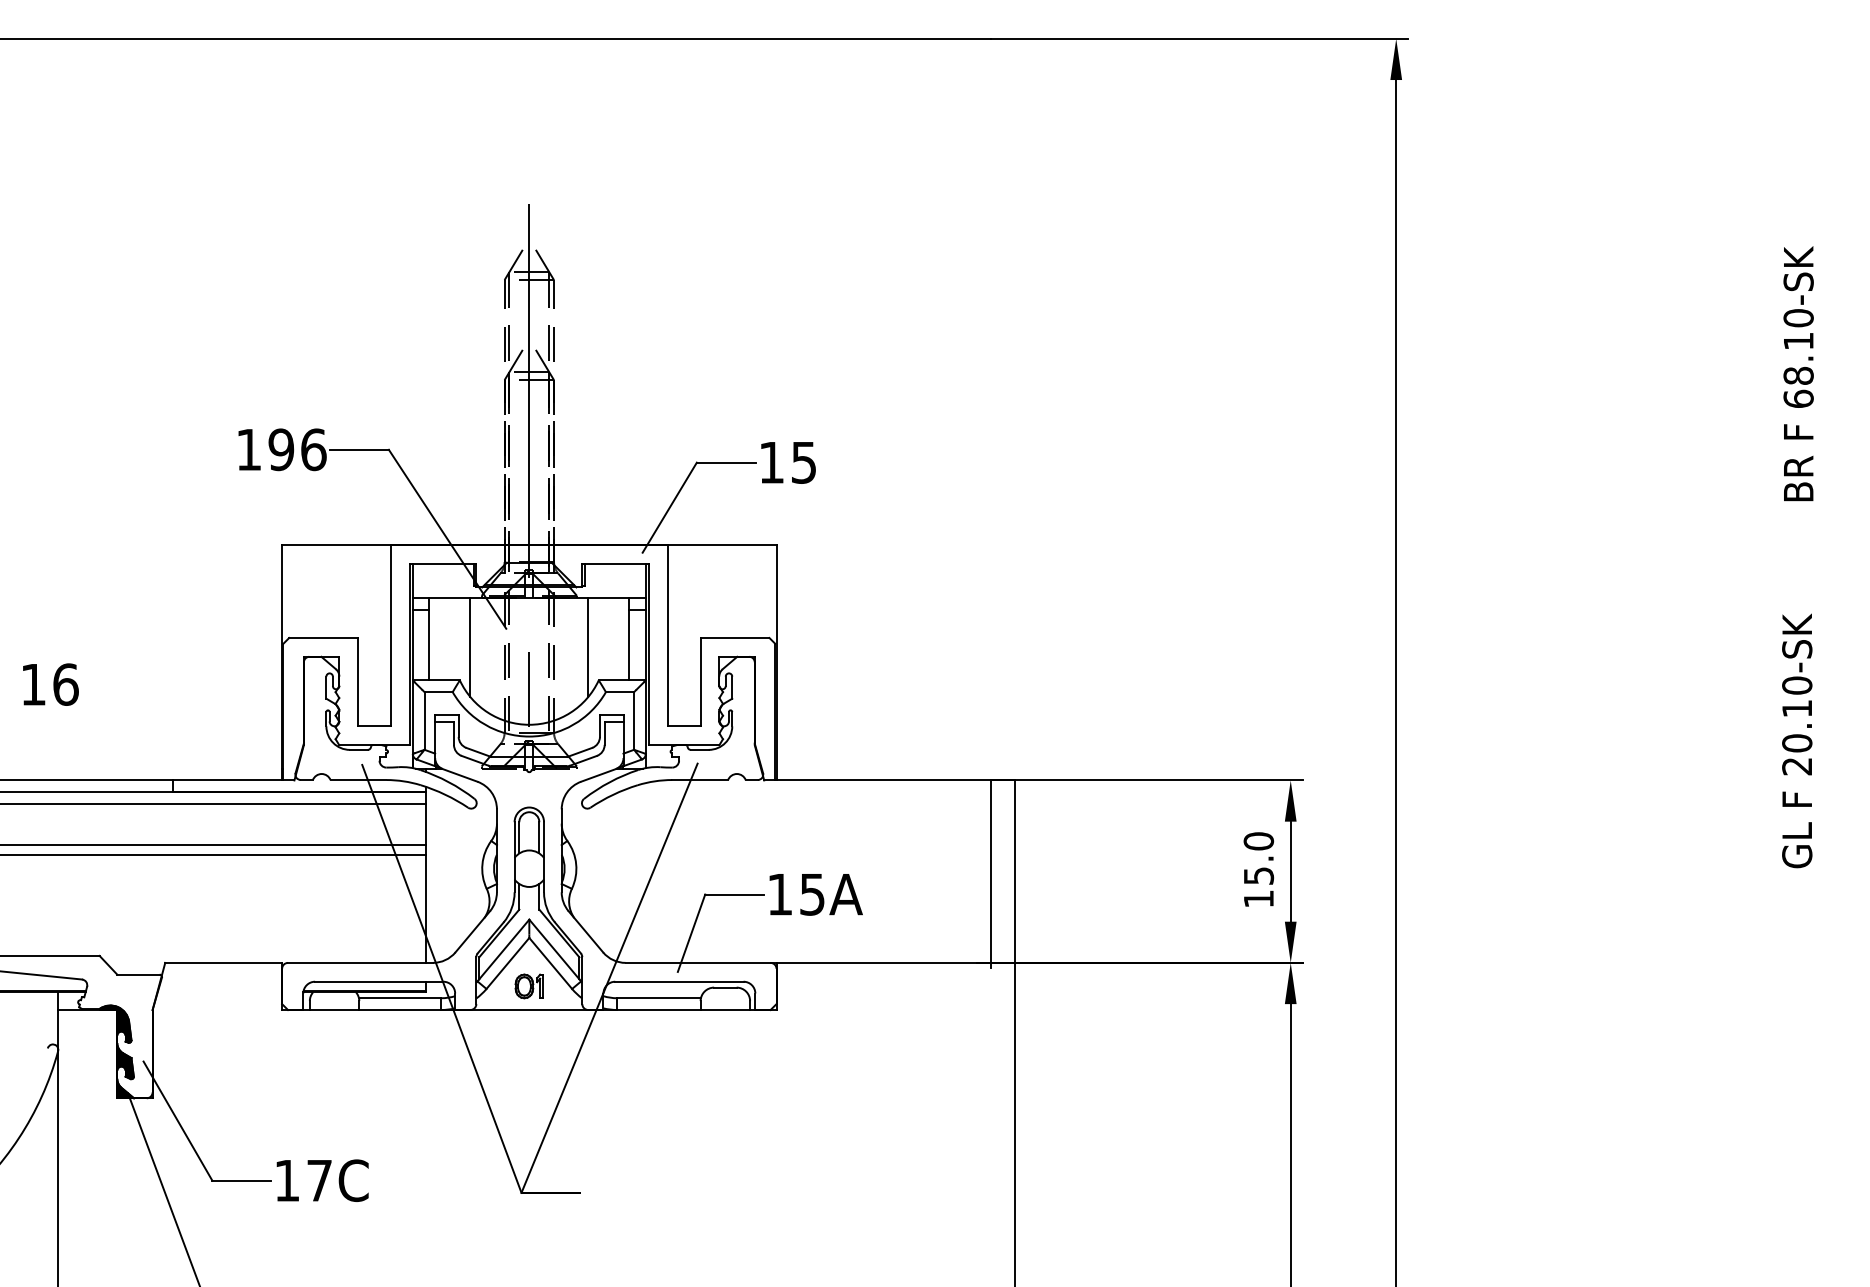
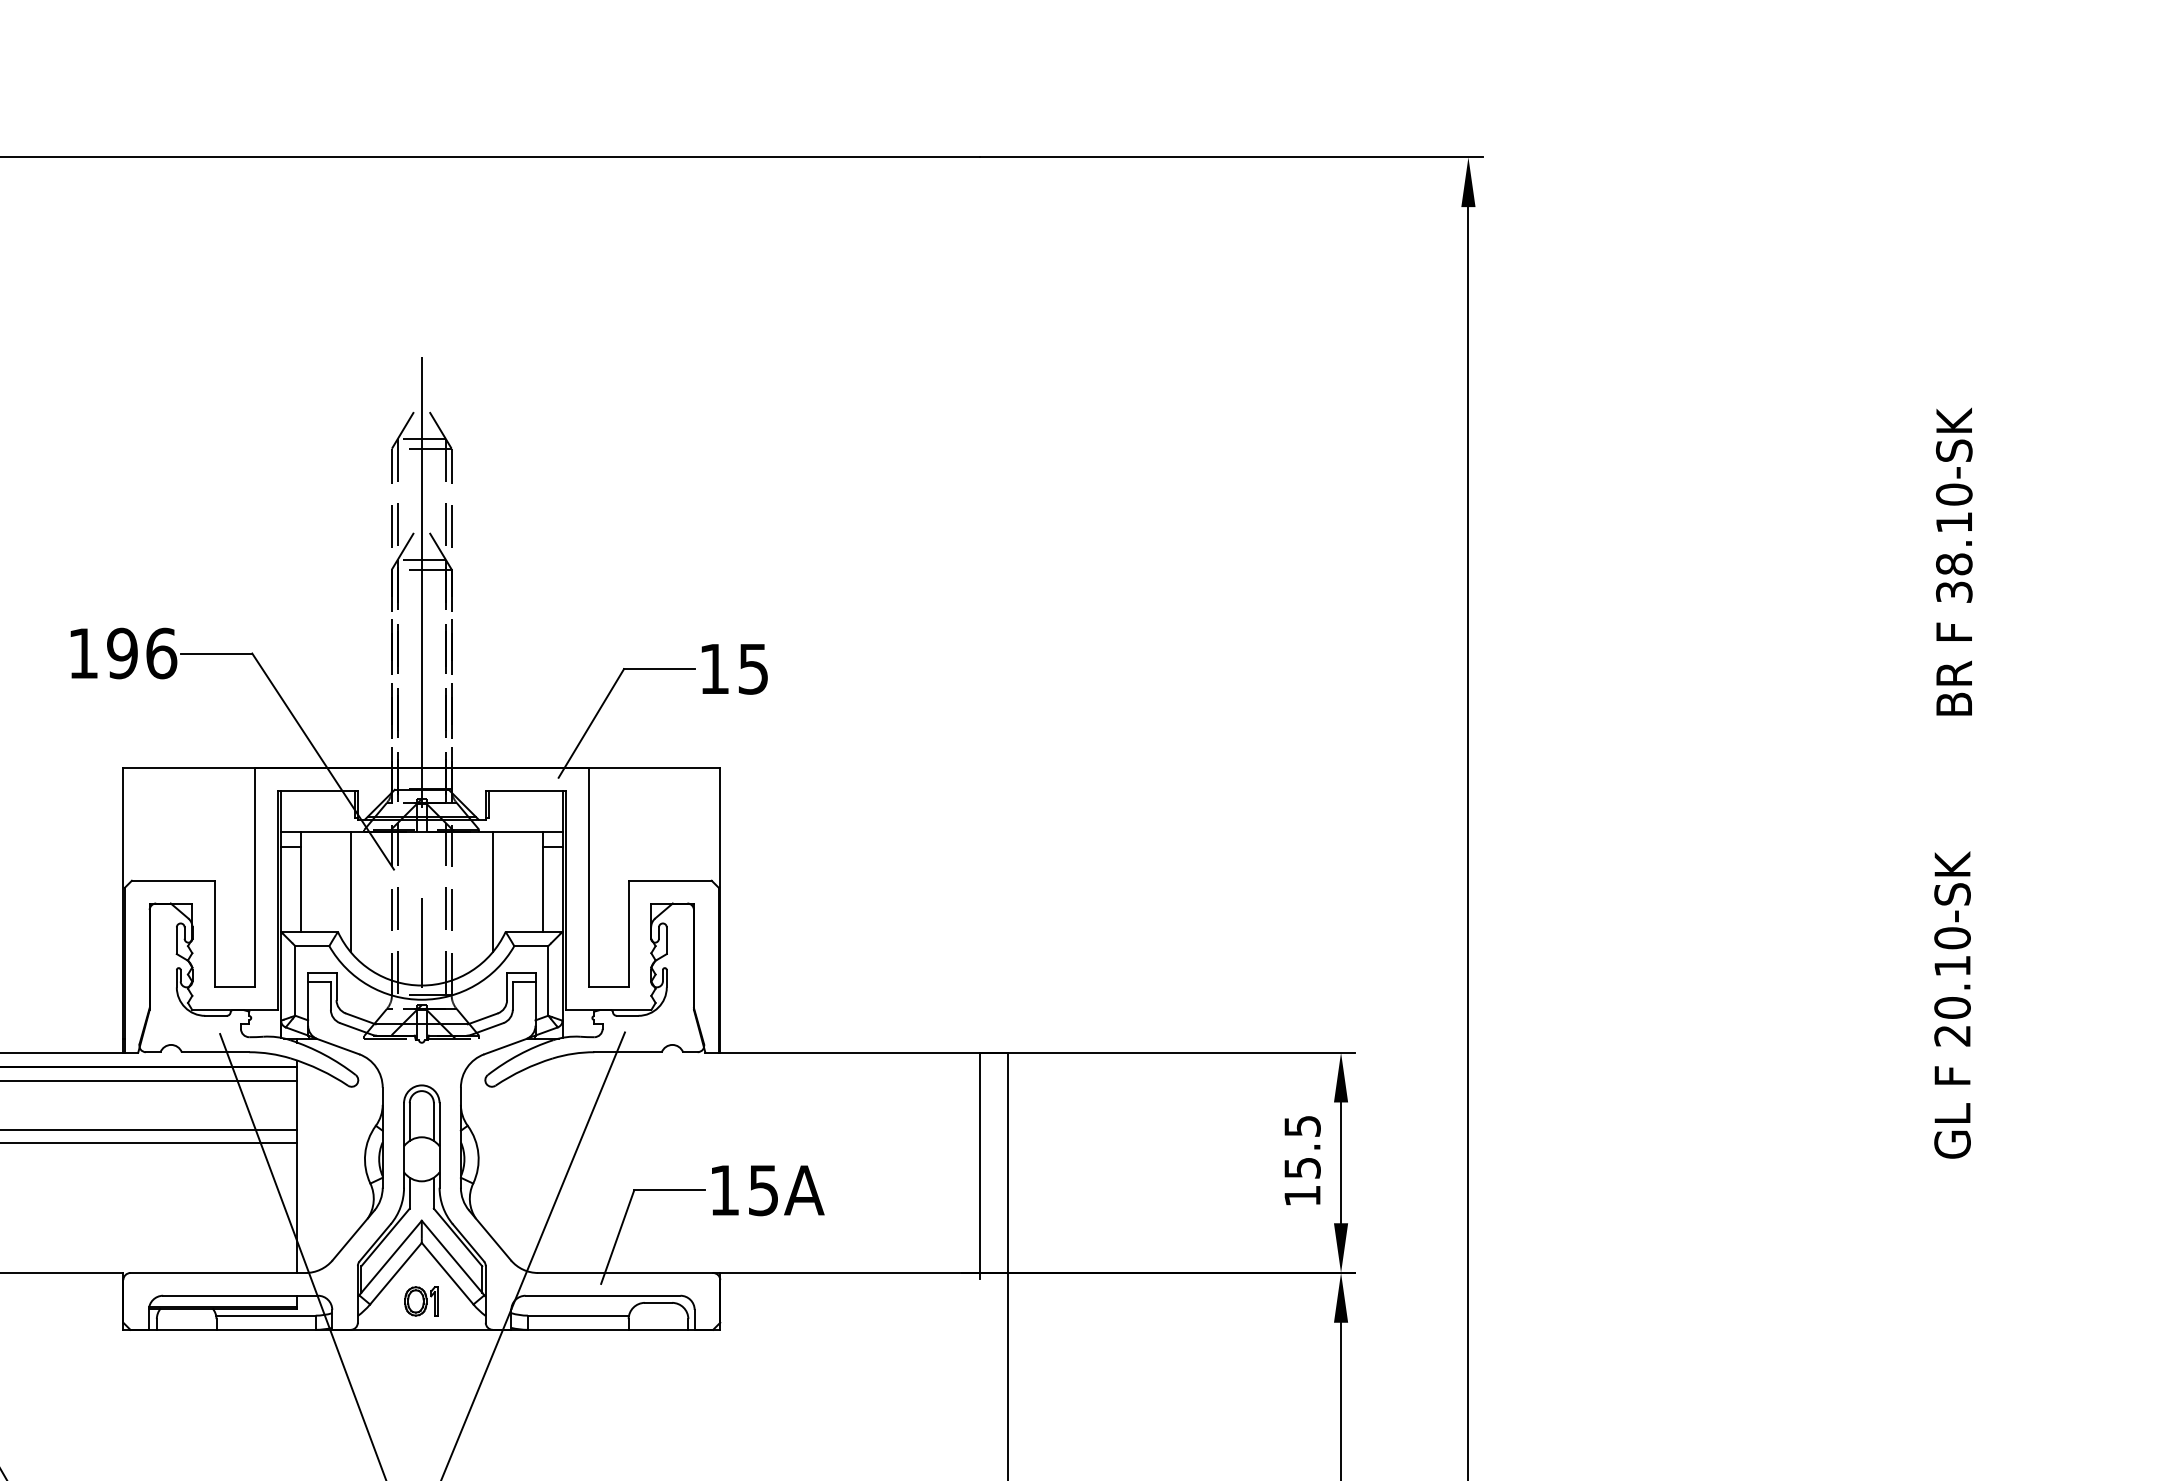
text: (1798, 398) -> (1954, 591), 68.10-SK -> 38.10-SK
text: (1258, 841) -> (1302, 1126), 15.0 -> 15.5

